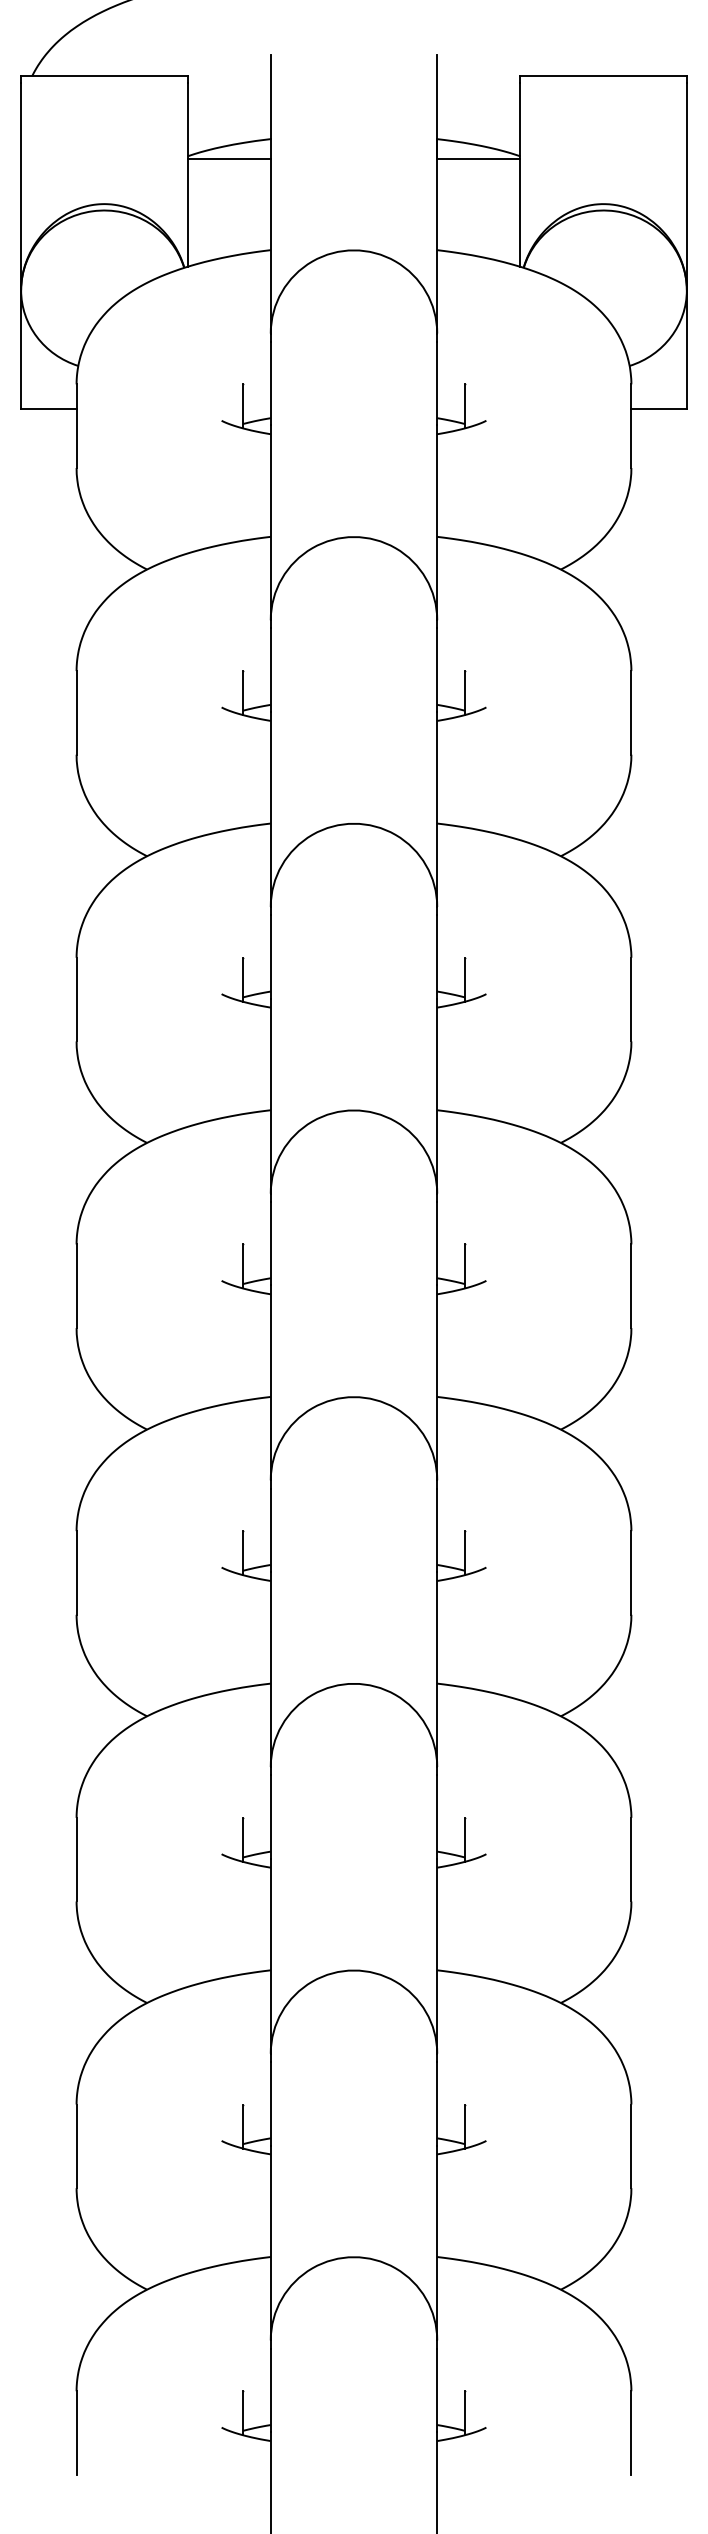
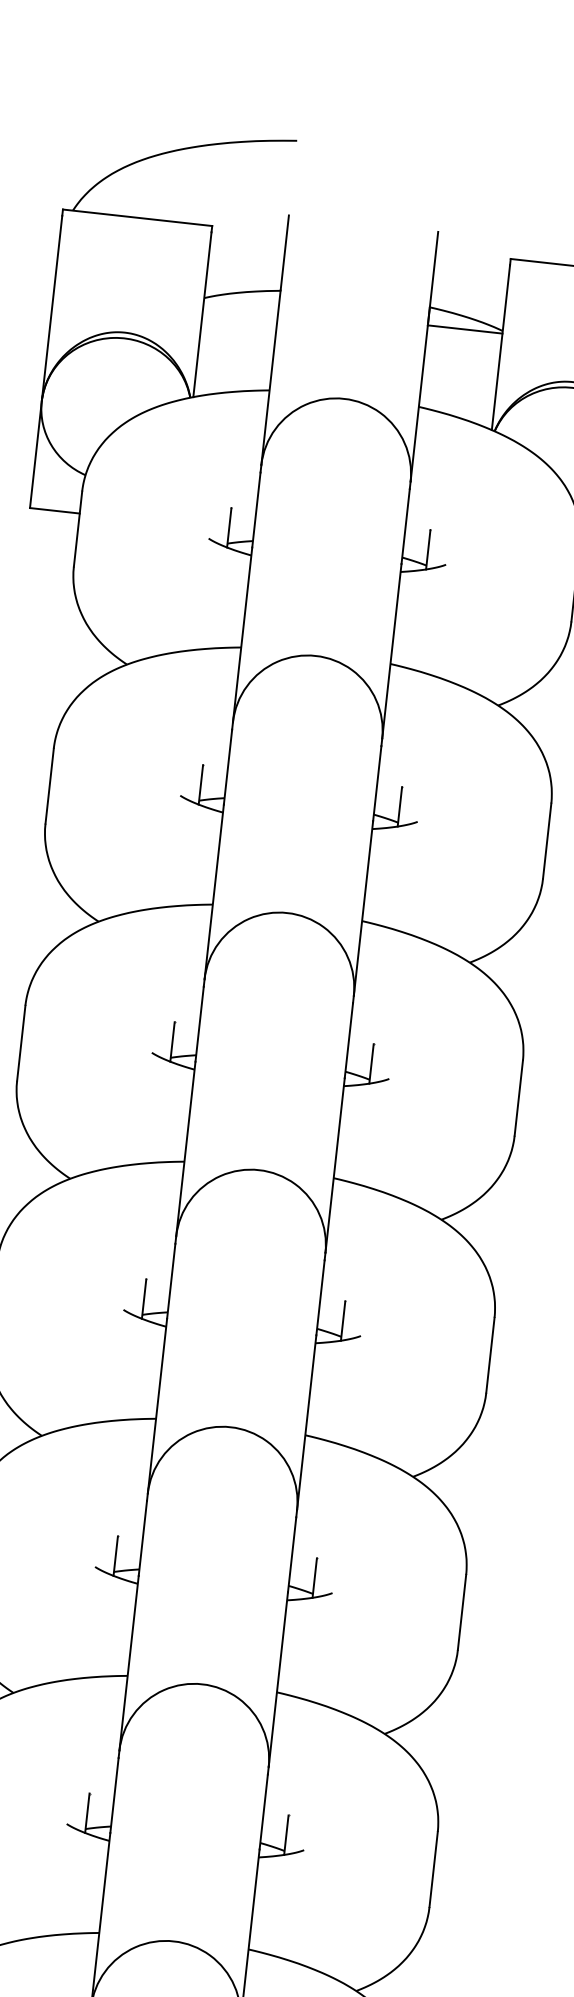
line: (228, 159) -> (240, 304), removed

